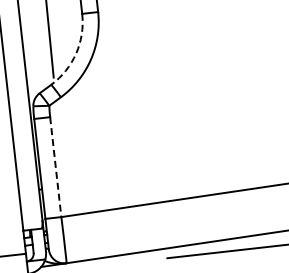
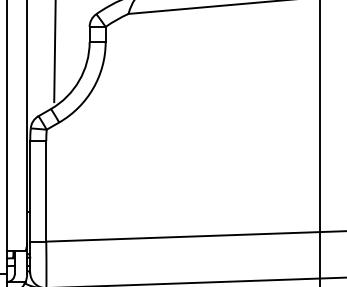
arc: (76, 53) -> (79, 80), dashed -> solid
line: (55, 167) -> (46, 191), dashed -> solid

